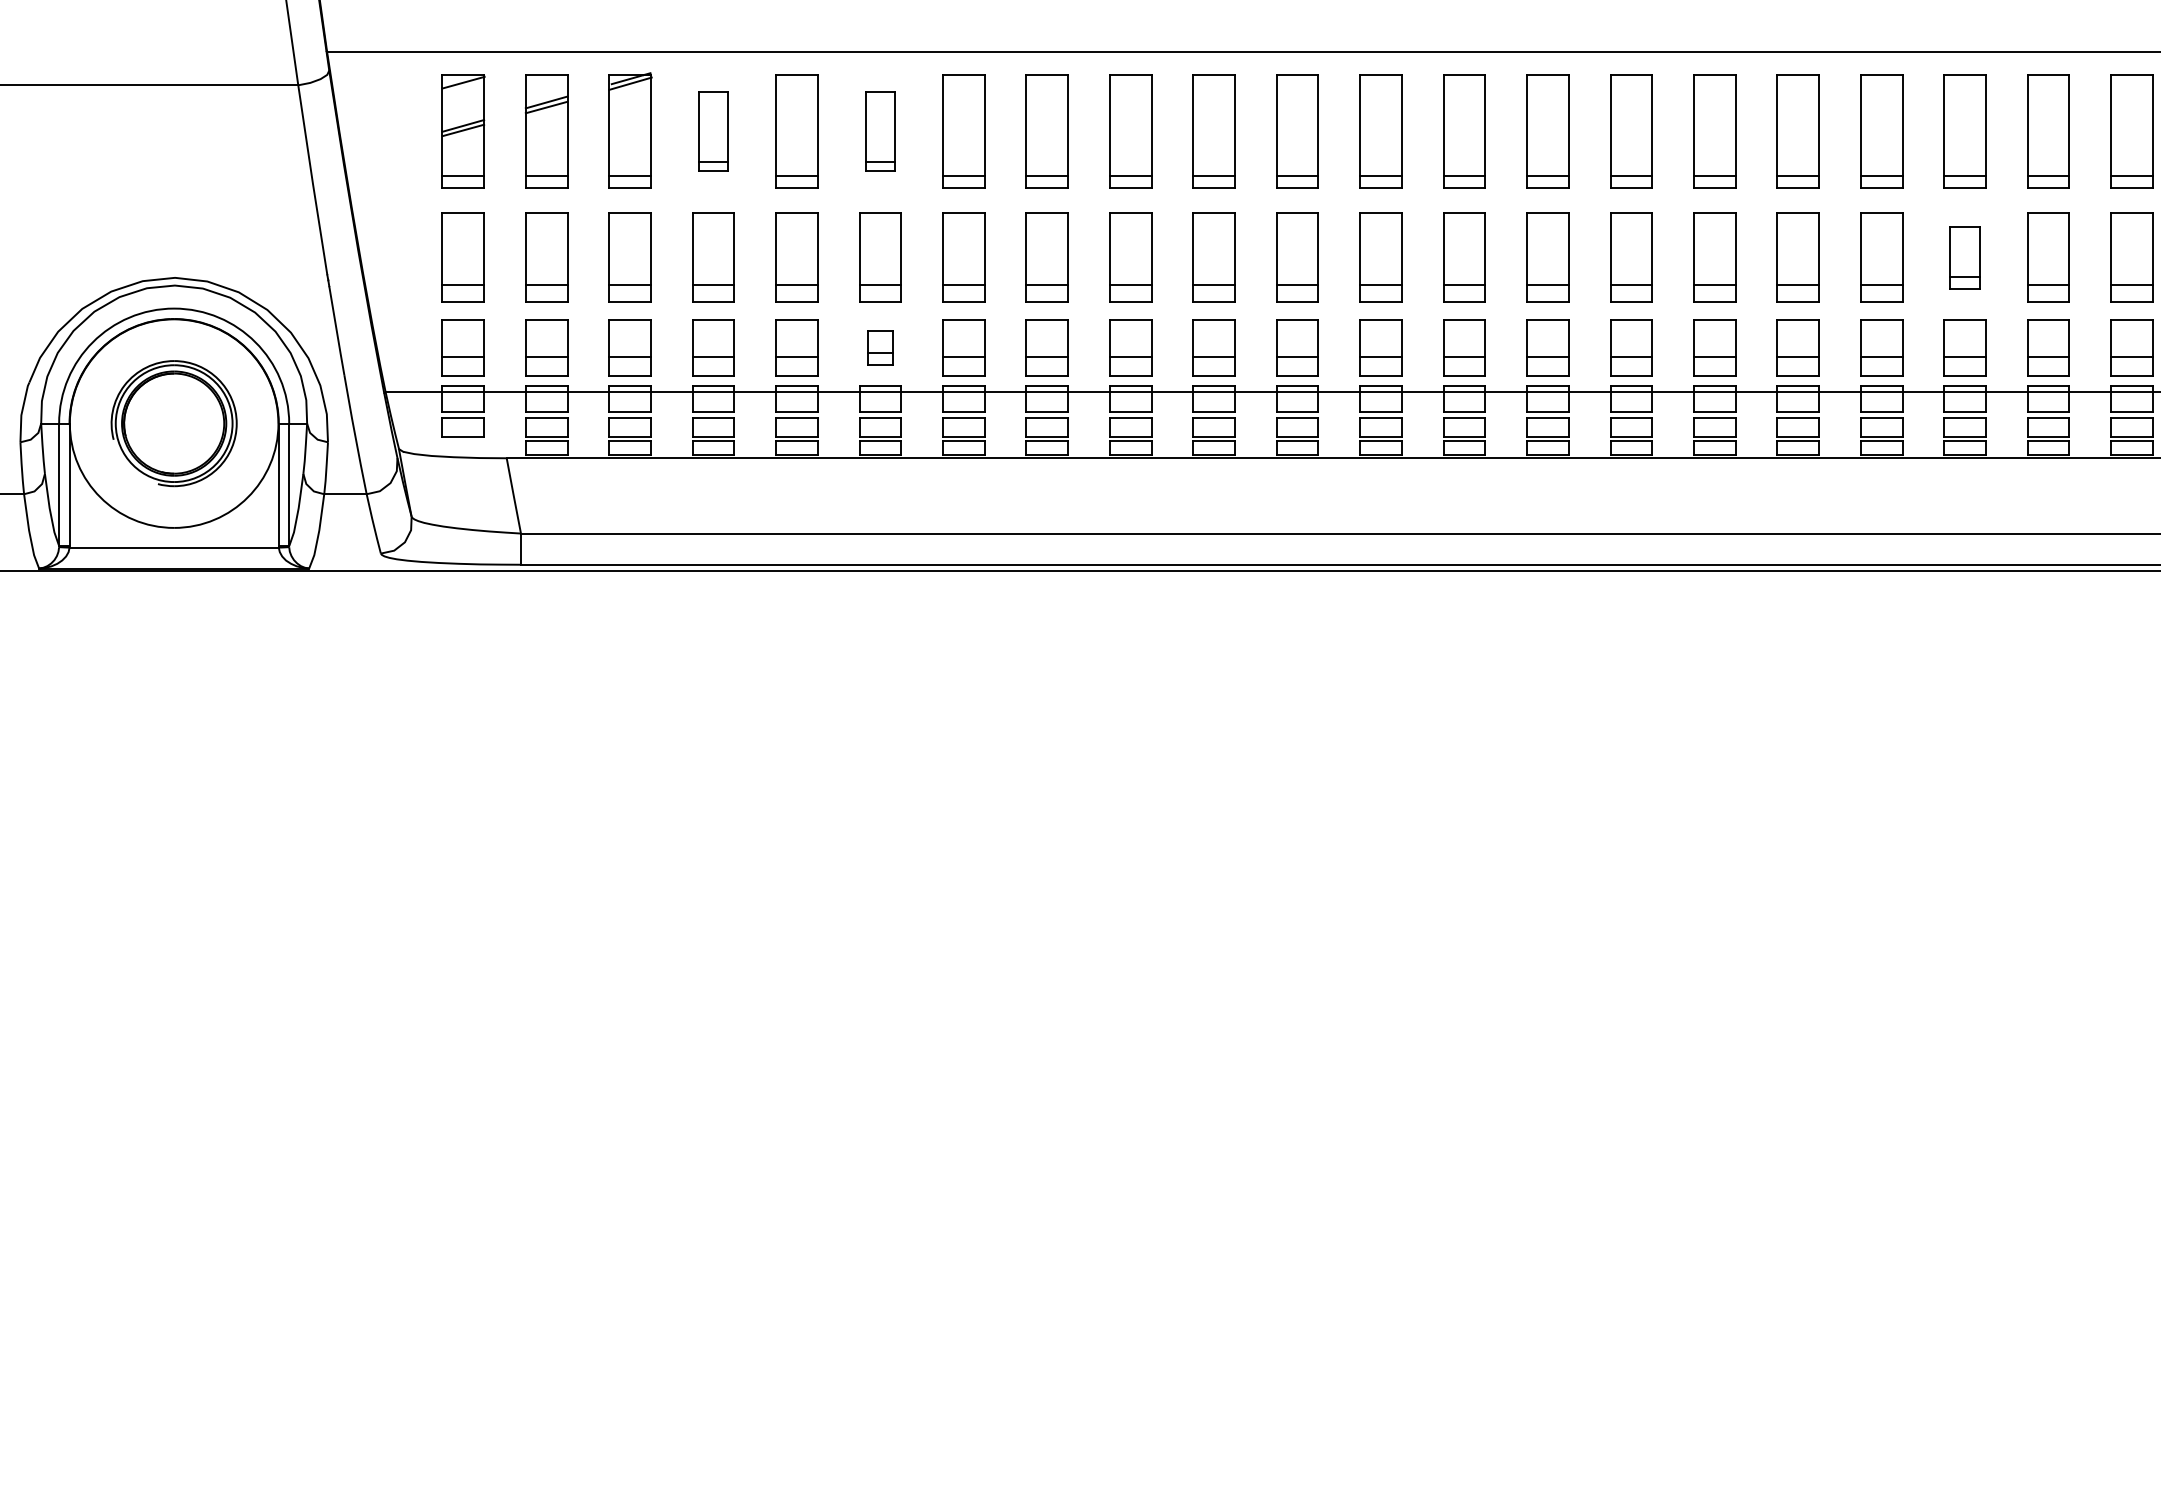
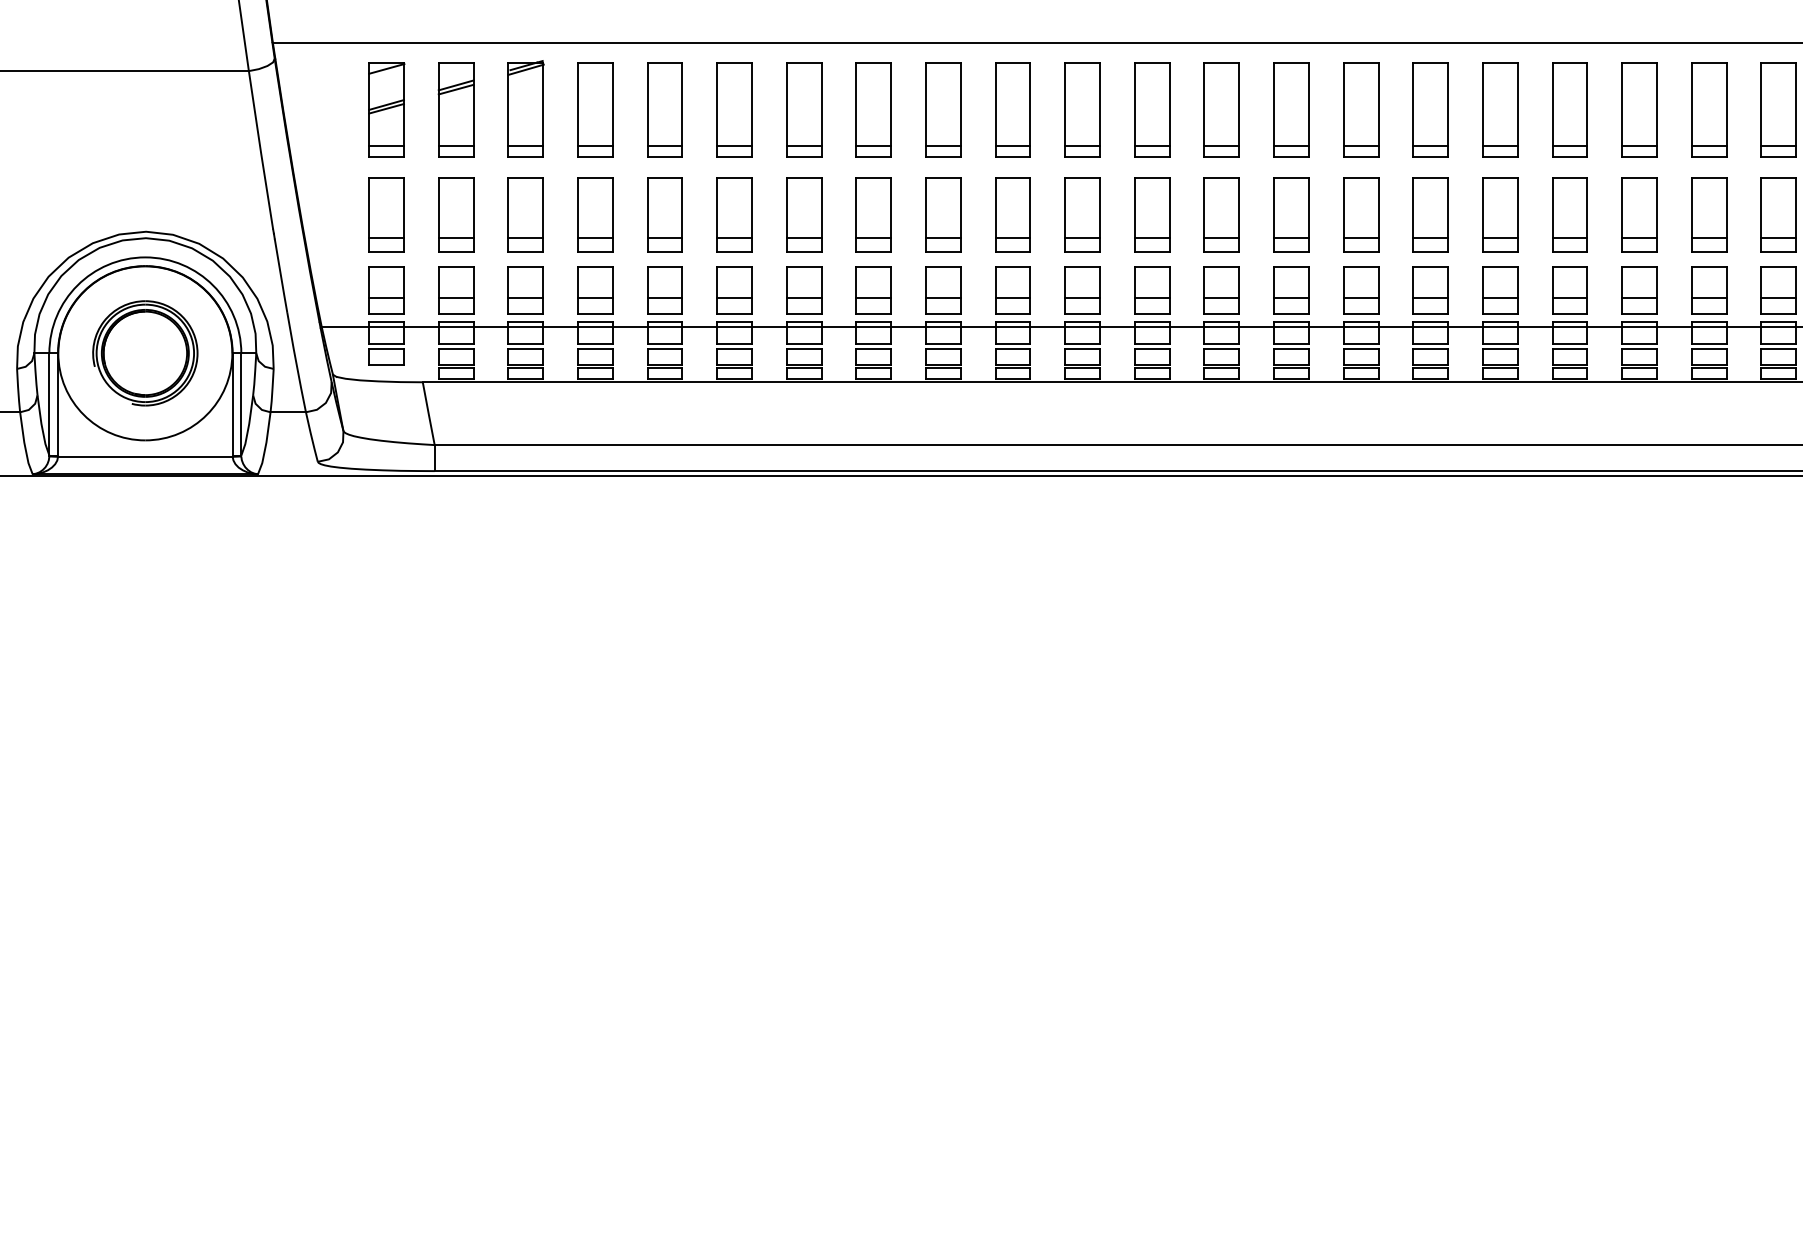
part: (713, 131) -> (595, 109), size x1.43
part: (880, 131) -> (734, 109), size x1.43
part: (1964, 257) -> (1639, 214), size x1.43
part: (880, 347) -> (734, 289), size x1.67

